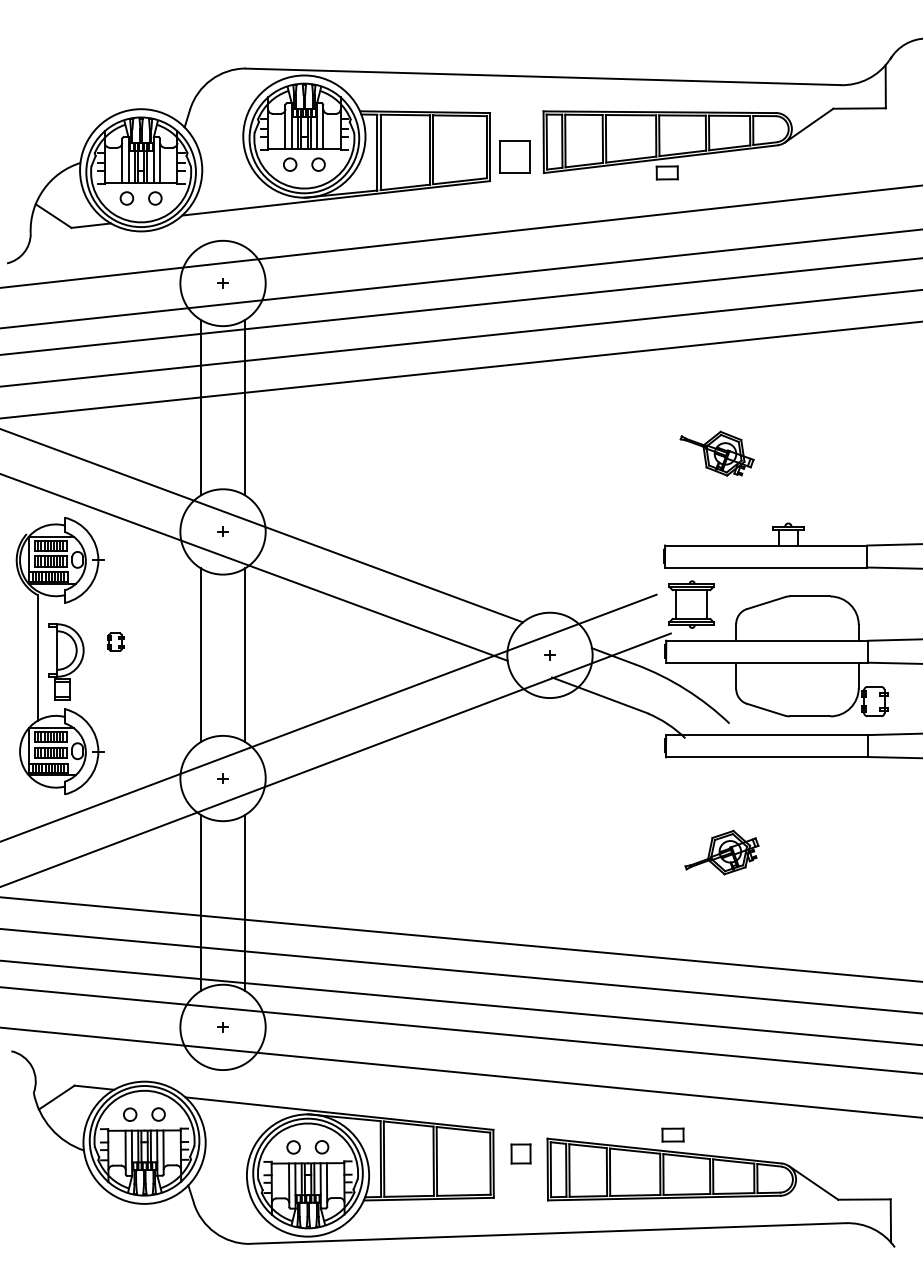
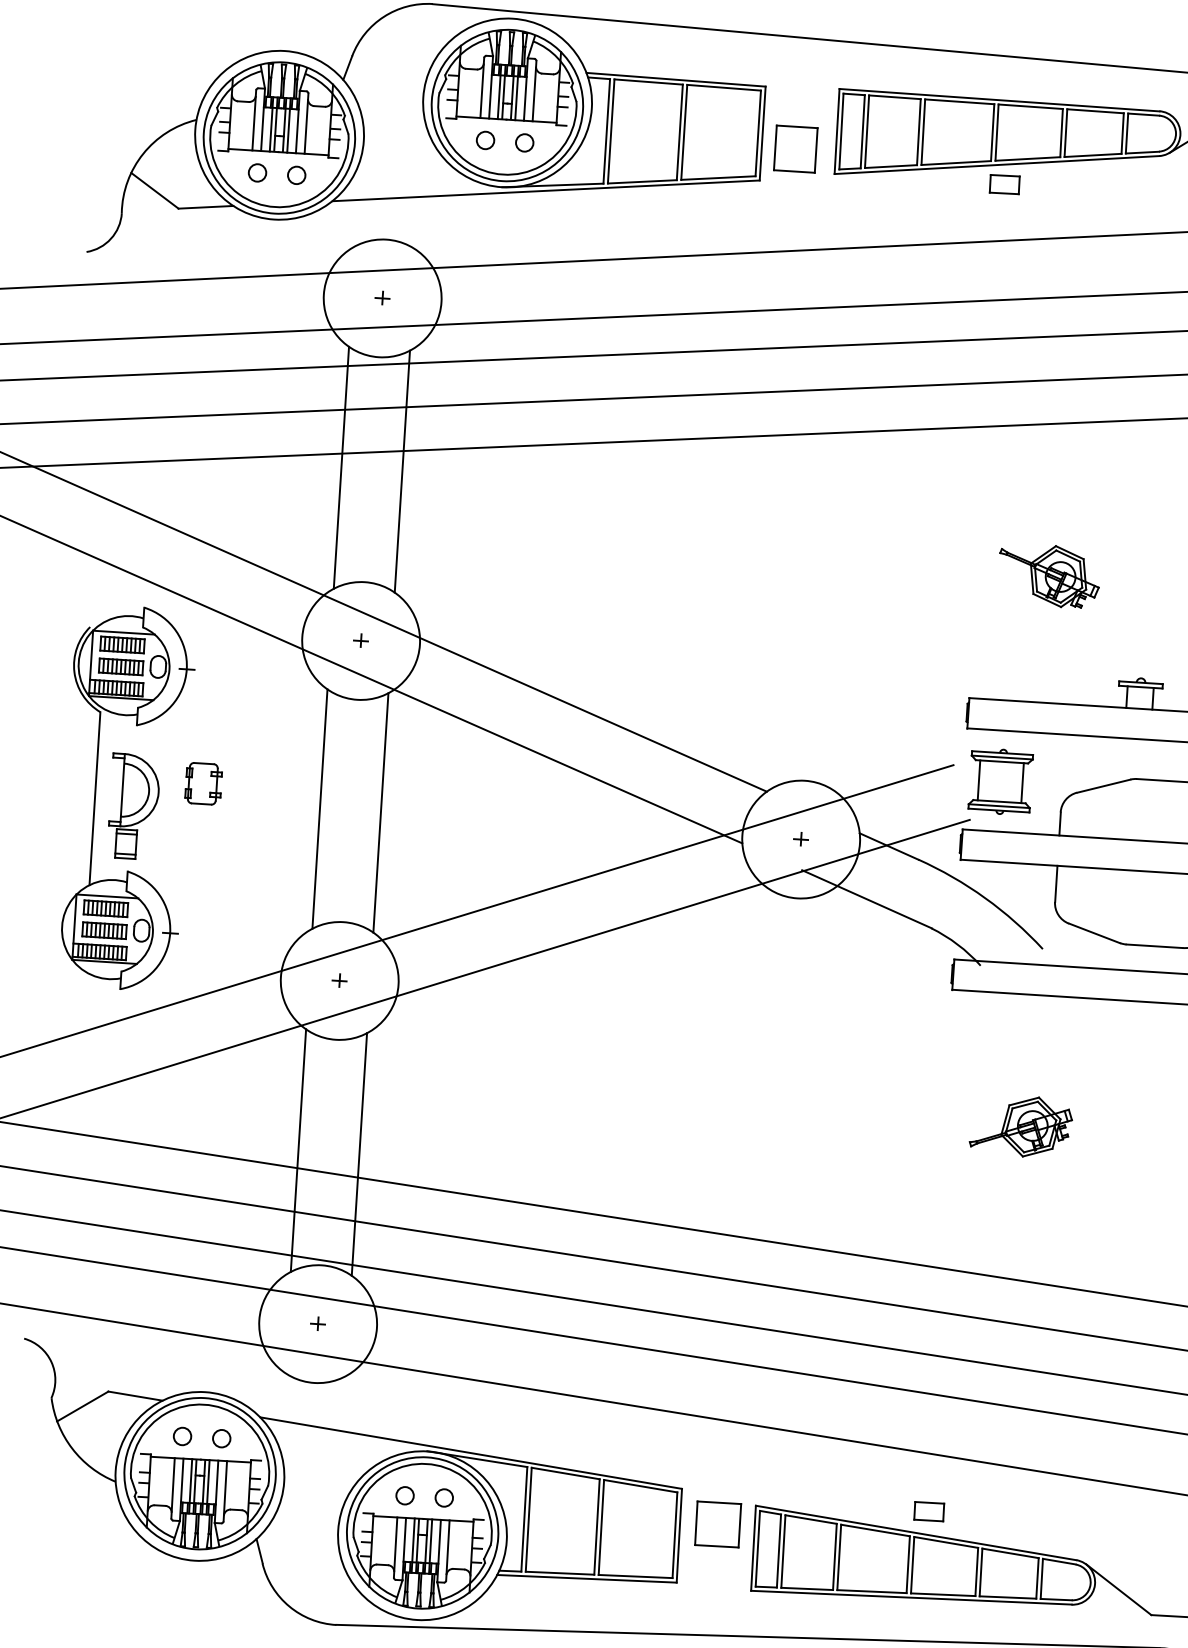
part: (115, 641) -> (203, 782), size x1.67
part: (520, 1153) -> (717, 1523), size x1.67

